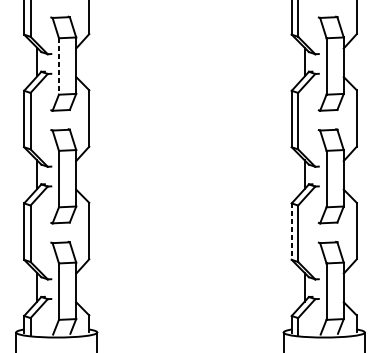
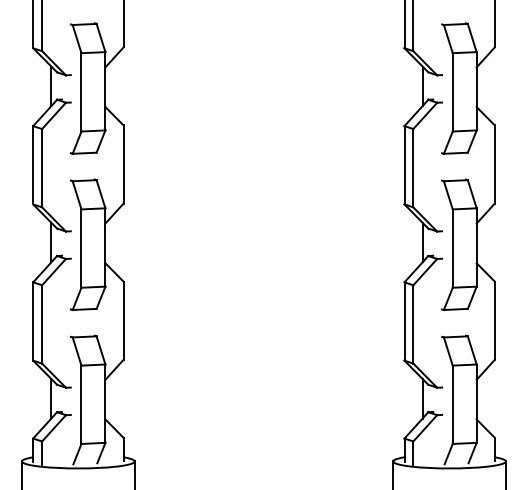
line: (58, 66) -> (81, 92), dashed -> solid
line: (291, 231) -> (404, 321), dashed -> solid

